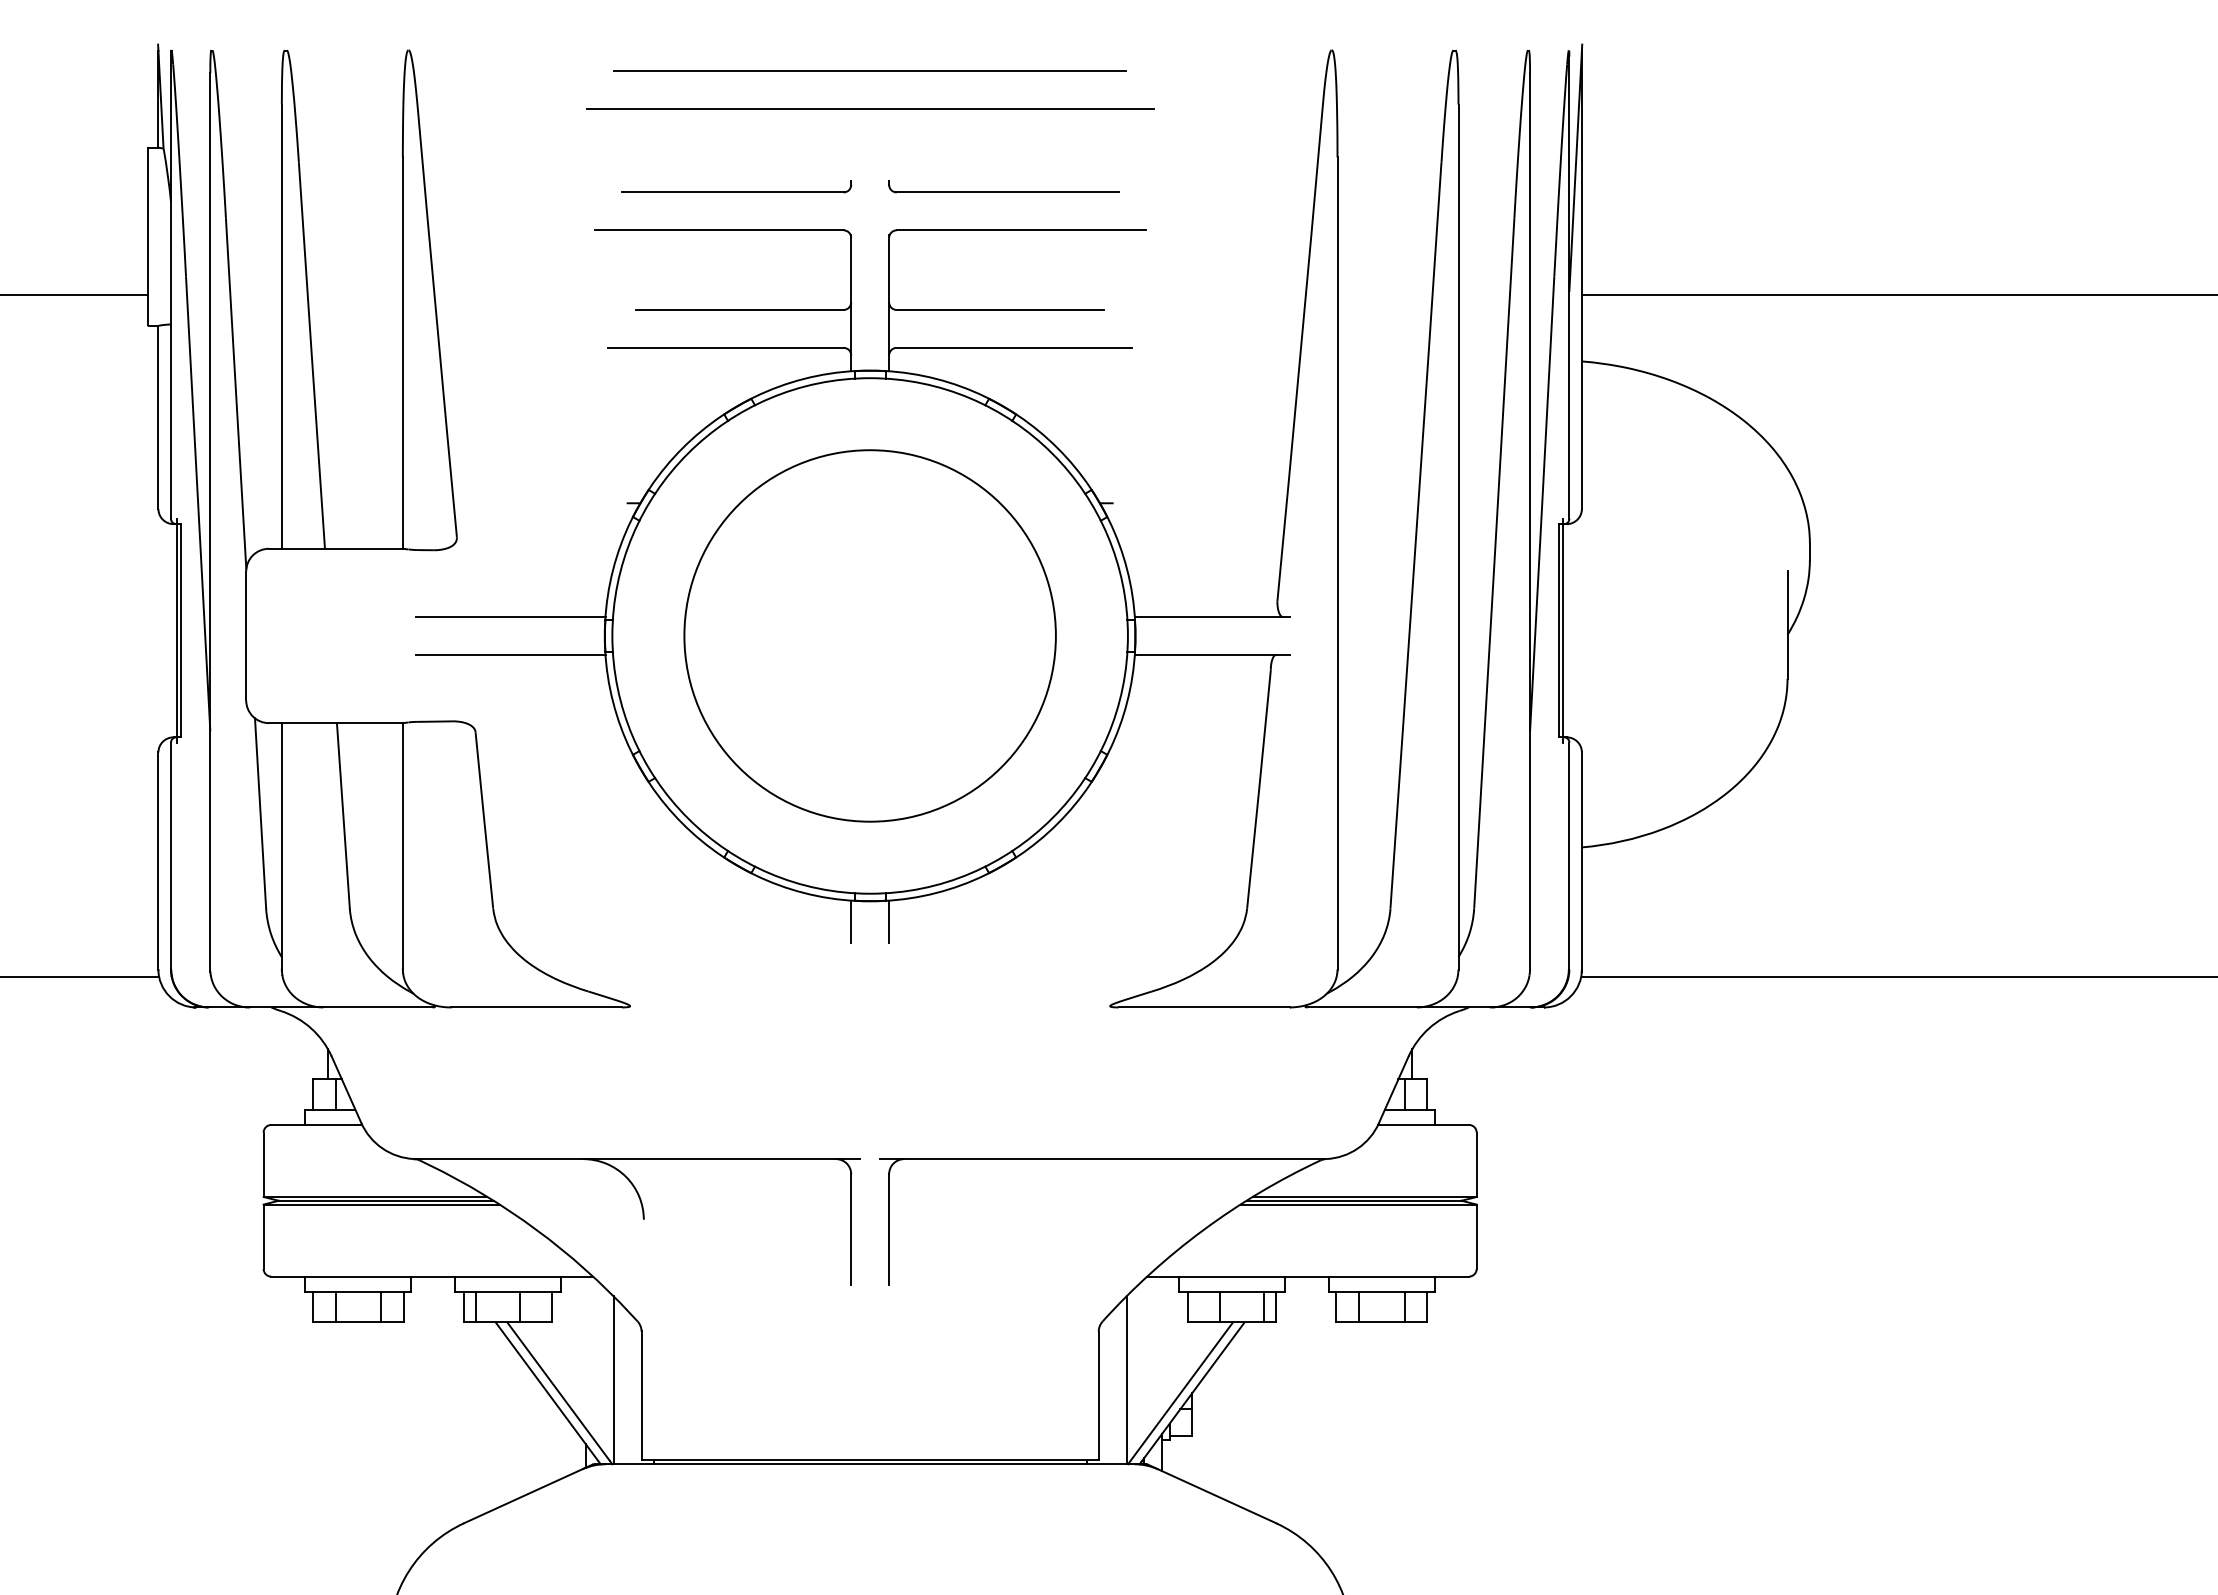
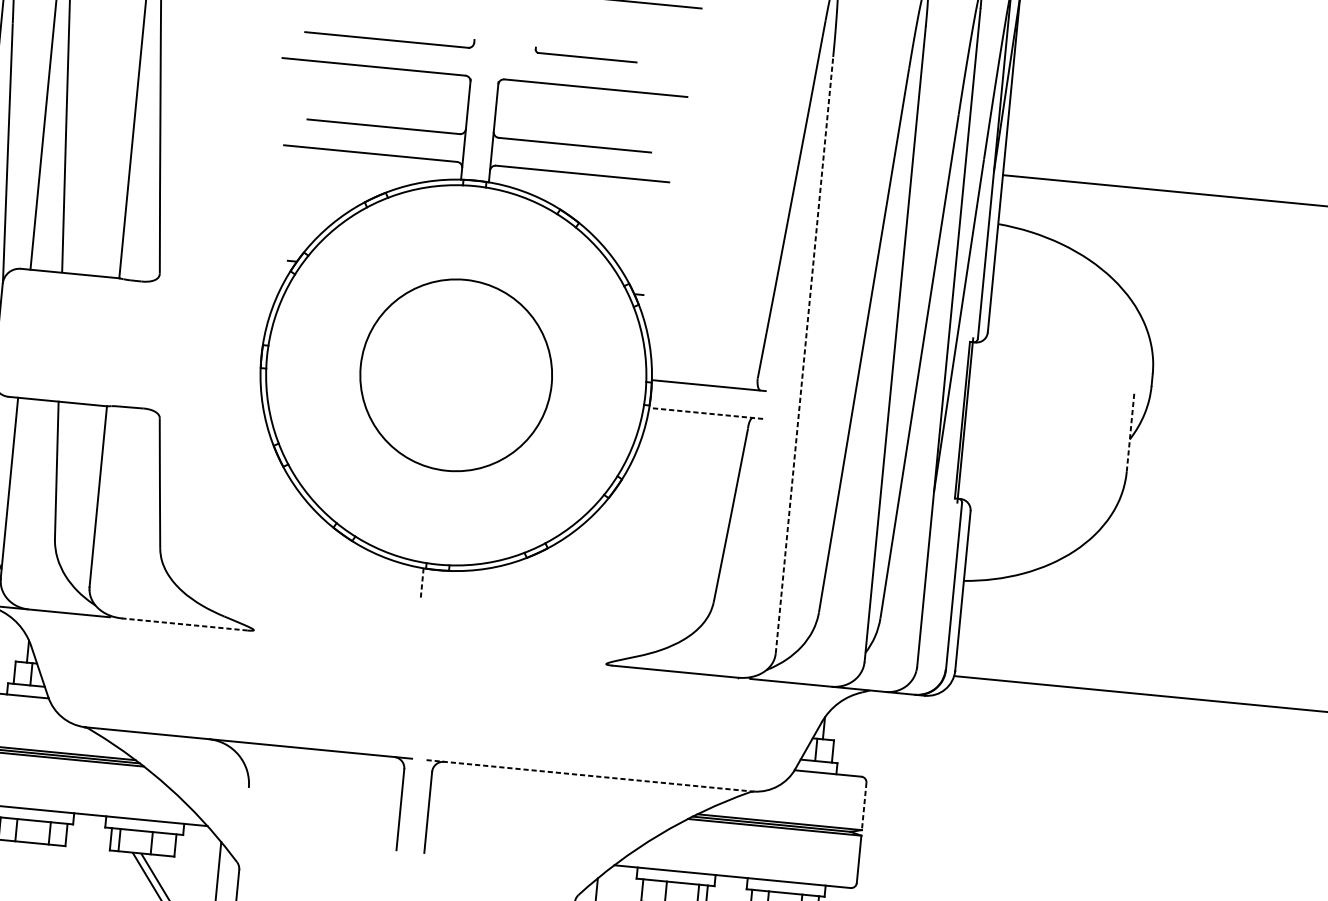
part: (1003, 186) -> (585, 54), size x0.6
line: (1337, 562) -> (804, 354), solid -> dashed
line: (510, 617) -> (193, 336), removed
line: (1787, 624) -> (1130, 431), solid -> dashed
circle: (869, 635) -> (455, 374), size x0.7
line: (510, 654) -> (190, 363), removed
line: (1212, 654) -> (706, 413), solid -> dashed
line: (889, 921) -> (450, 586), removed
line: (851, 922) -> (422, 584), solid -> dashed
line: (536, 1007) -> (185, 624), solid -> dashed
line: (1101, 1159) -> (589, 776), solid -> dashed
line: (1476, 1165) -> (864, 806), solid -> dashed

